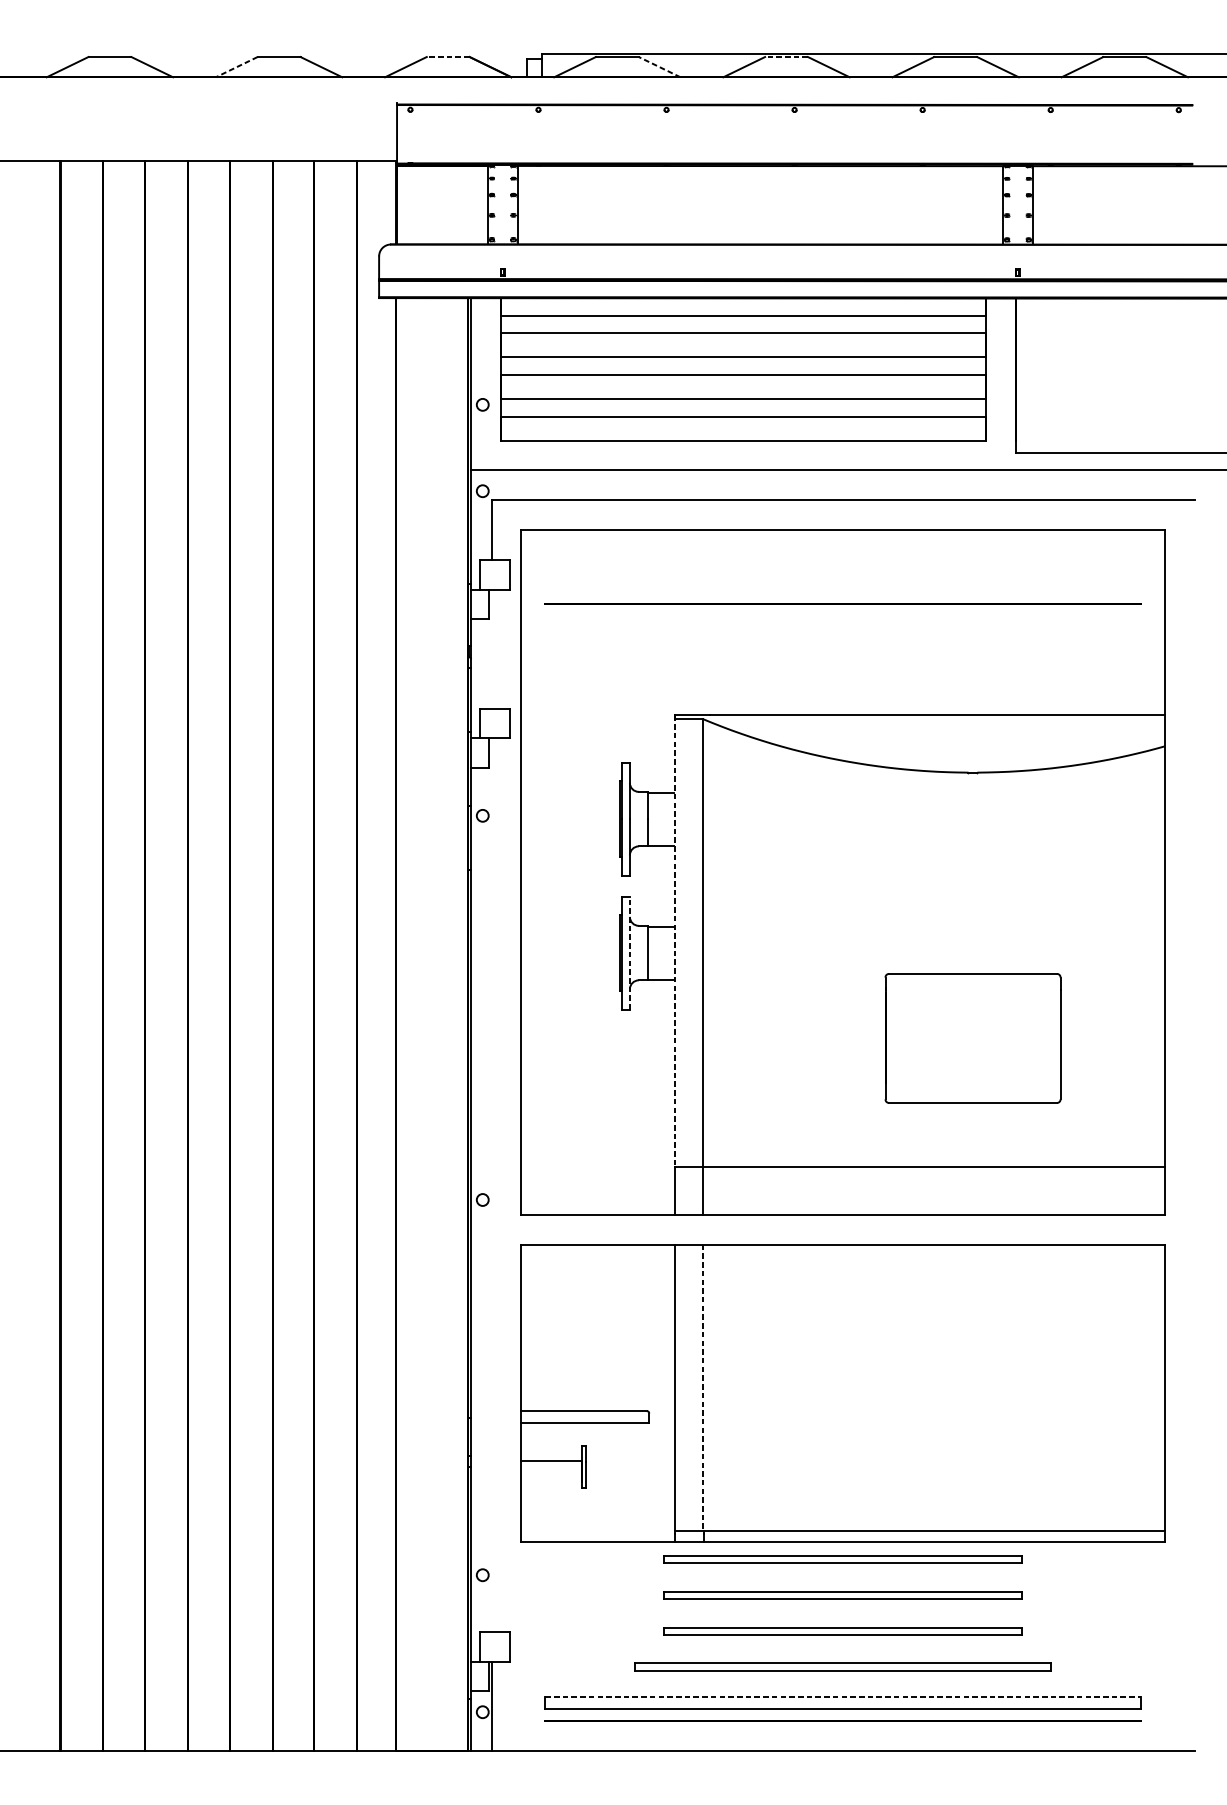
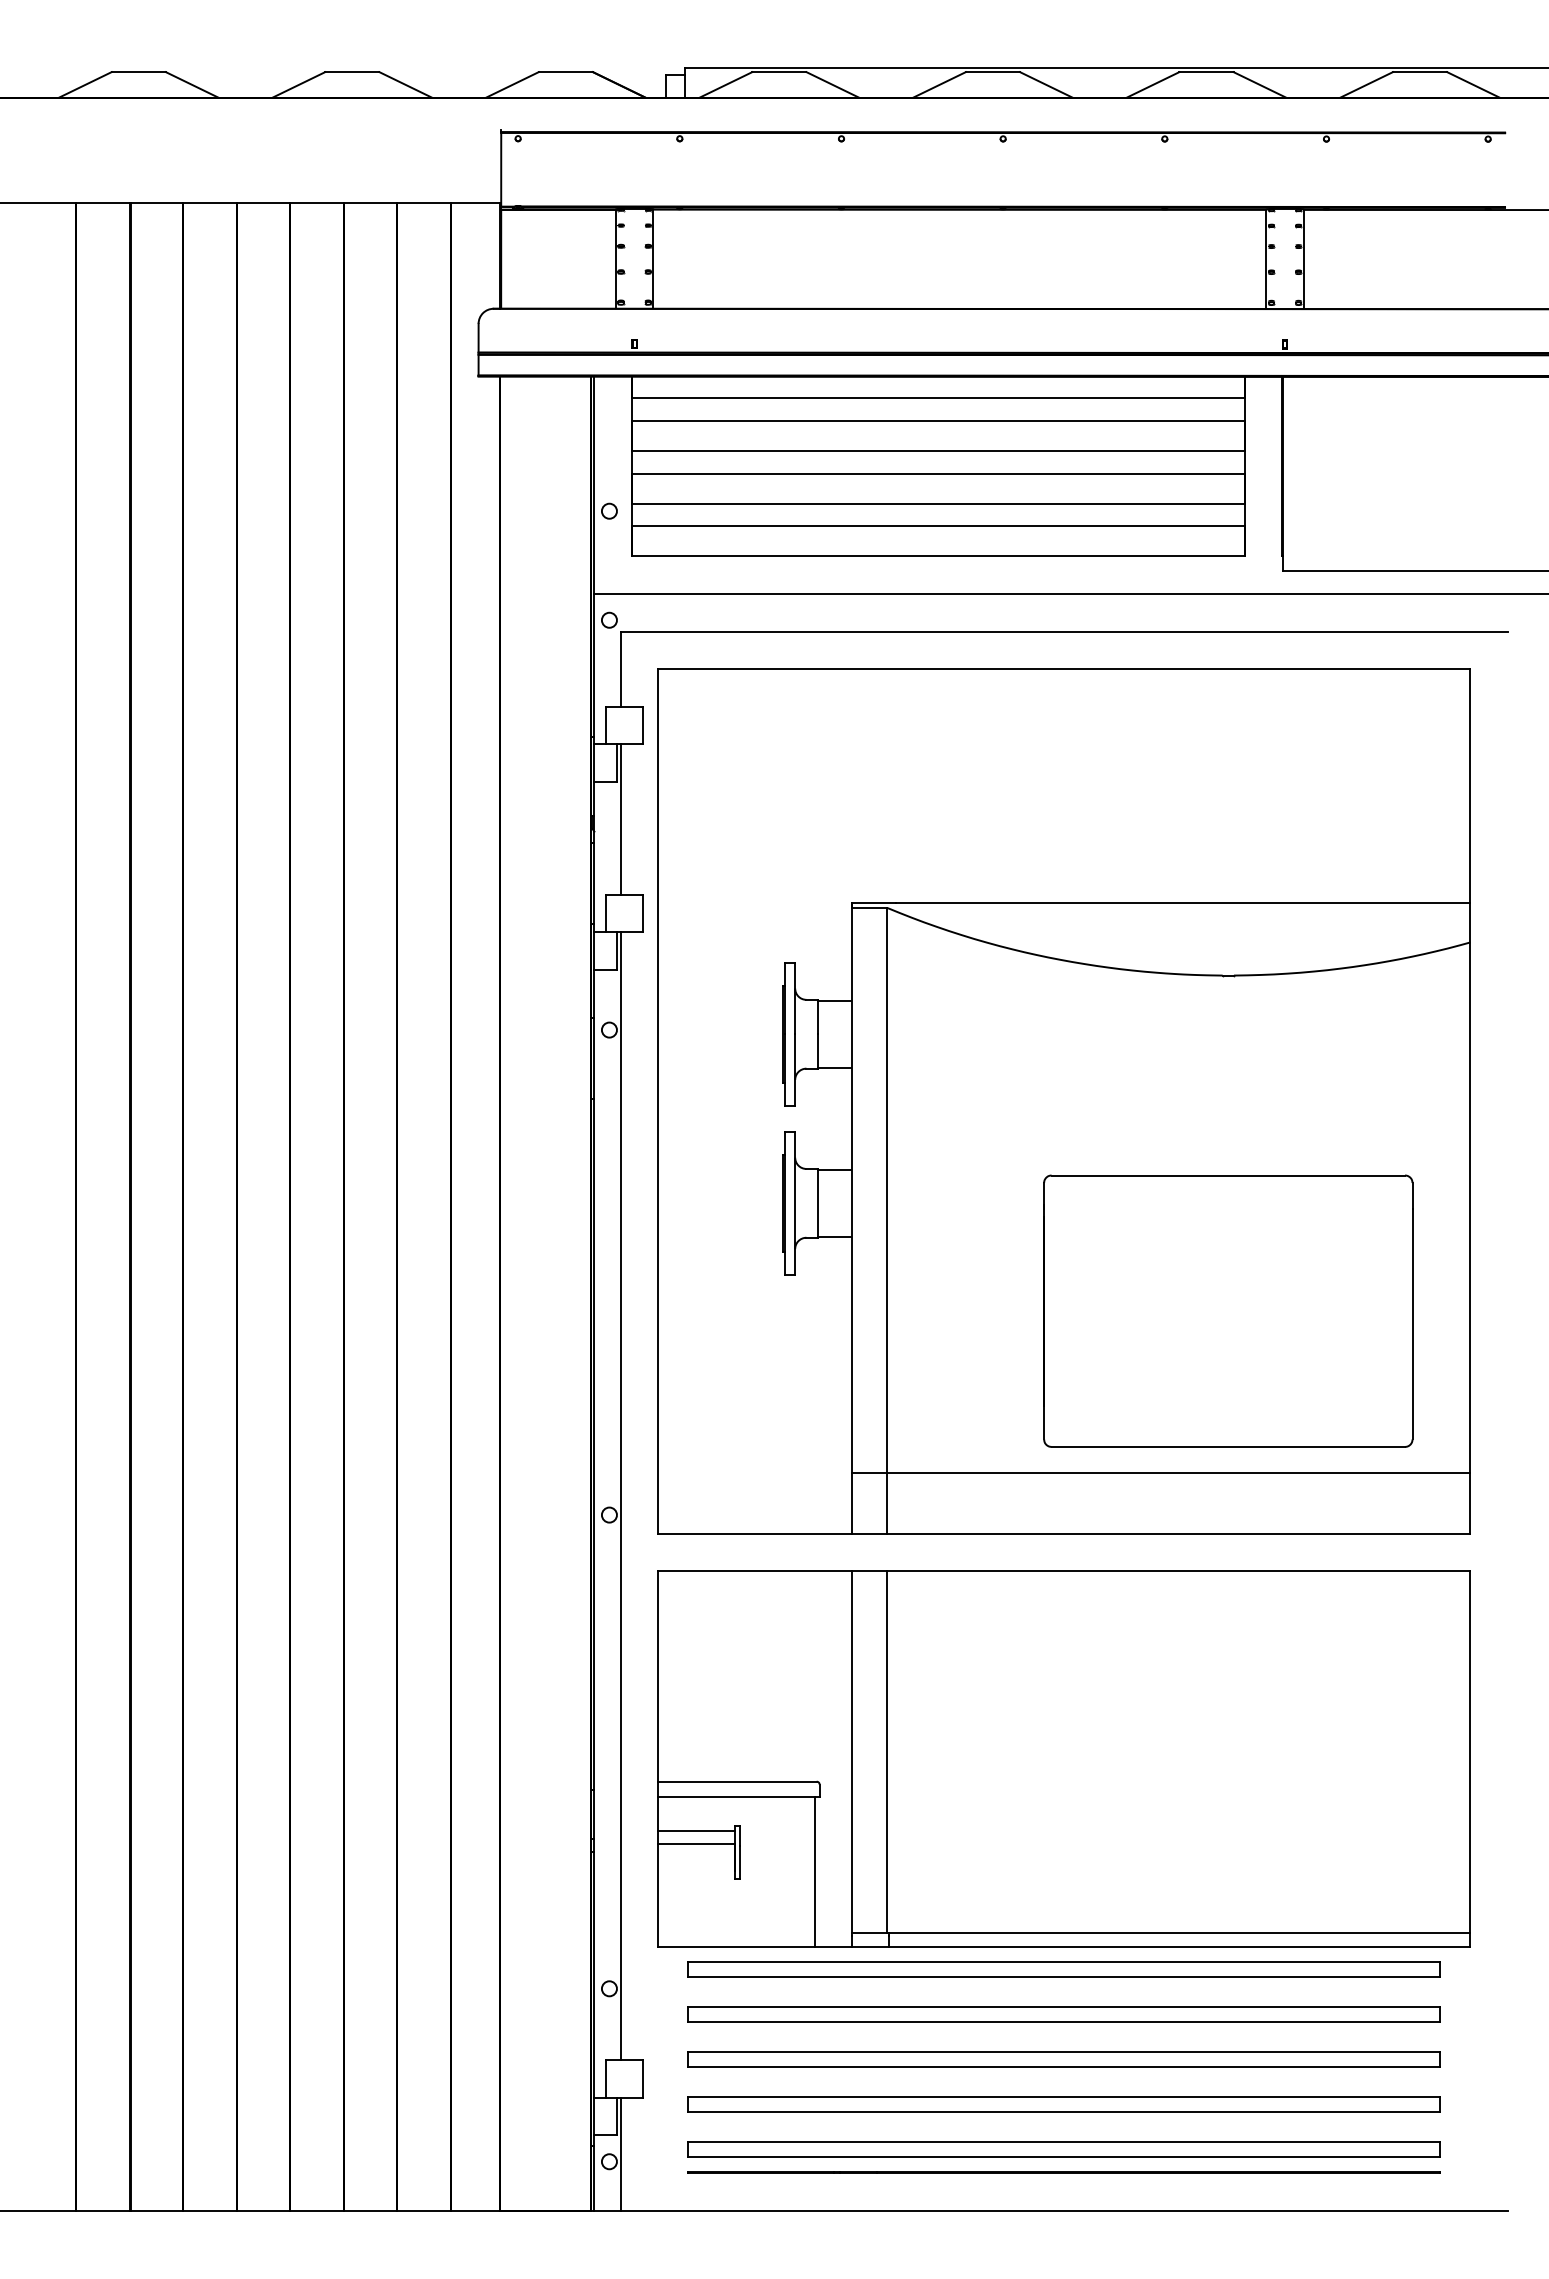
line: (447, 57) -> (565, 72), dashed -> solid
line: (786, 57) -> (992, 72), dashed -> solid
line: (659, 66) -> (832, 84), dashed -> solid
line: (236, 67) -> (298, 85), dashed -> solid
line: (842, 603) -> (1063, 762), removed
line: (491, 649) -> (620, 819), added
line: (675, 941) -> (852, 1188), dashed -> solid
line: (630, 952) -> (795, 1202), dashed -> solid
part: (973, 1037) -> (1228, 1310), size x1.67
line: (491, 1185) -> (620, 1496), added
line: (703, 1388) -> (887, 1752), dashed -> solid
line: (551, 1449) -> (696, 1830), added
line: (645, 1482) -> (814, 1871), added
part: (842, 1559) -> (1063, 1969), size x1.67
part: (842, 1595) -> (1063, 2014), size x1.67
part: (842, 1631) -> (1063, 2059), size x1.67
part: (842, 1666) -> (1063, 2104), size x1.43
line: (843, 1696) -> (1064, 2142), dashed -> solid

